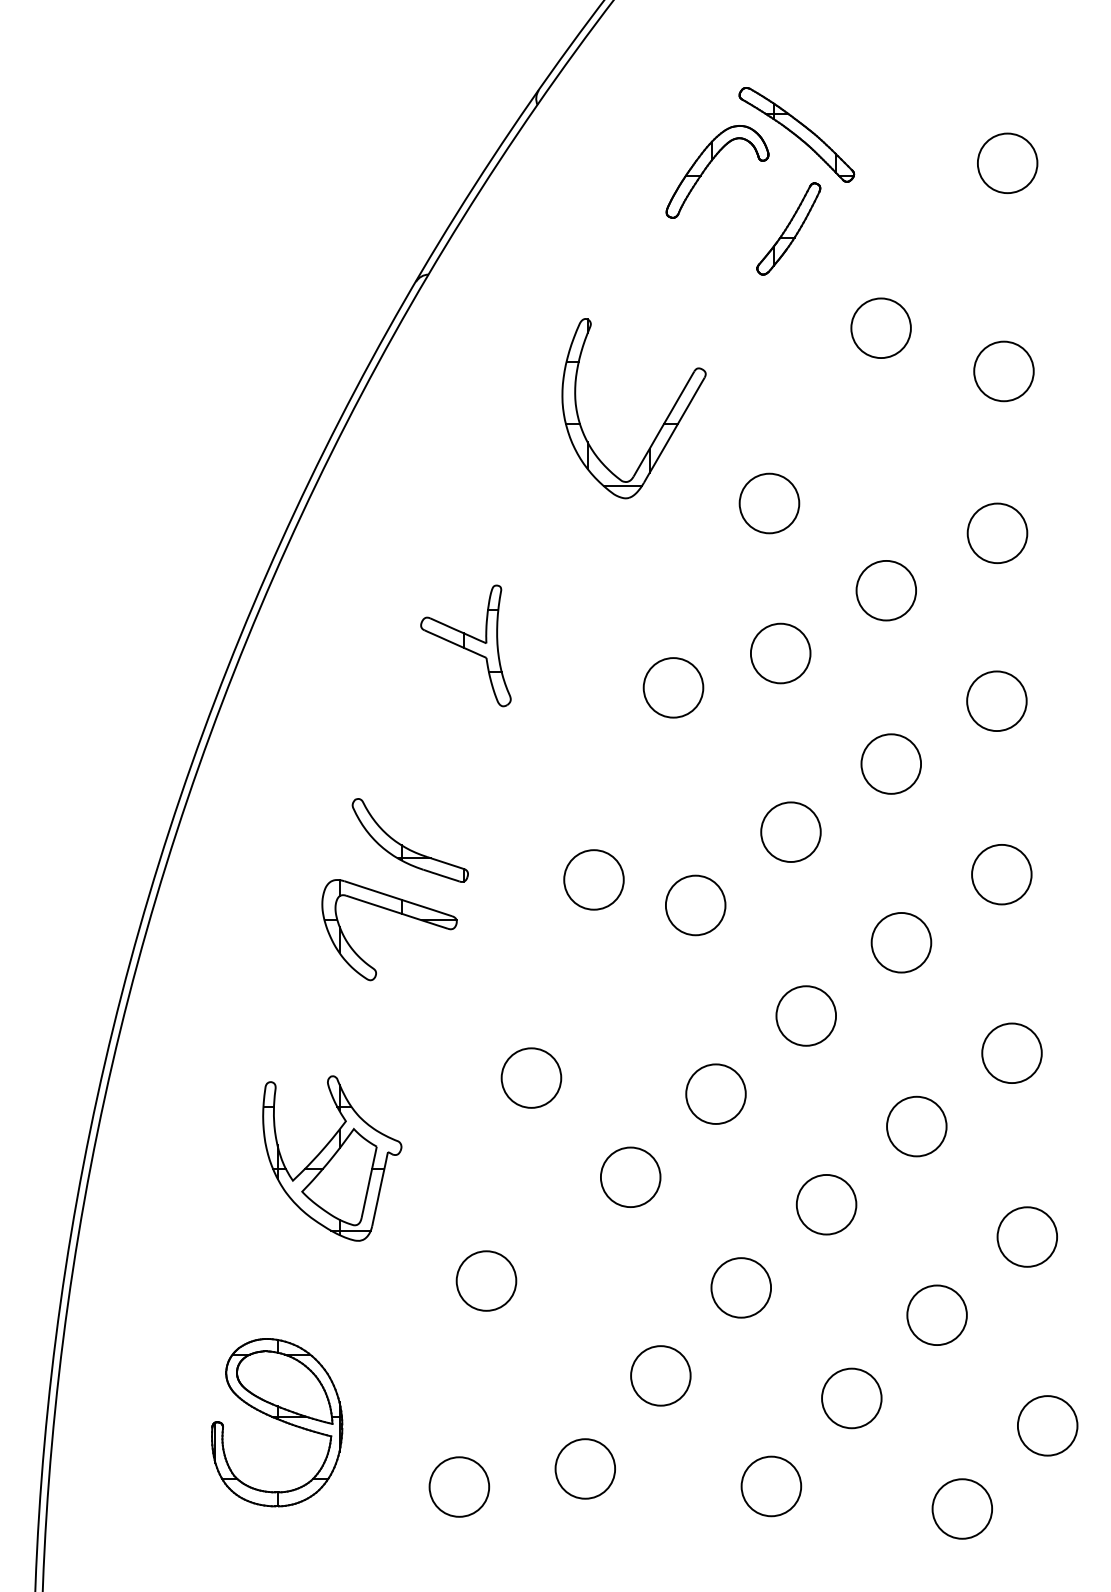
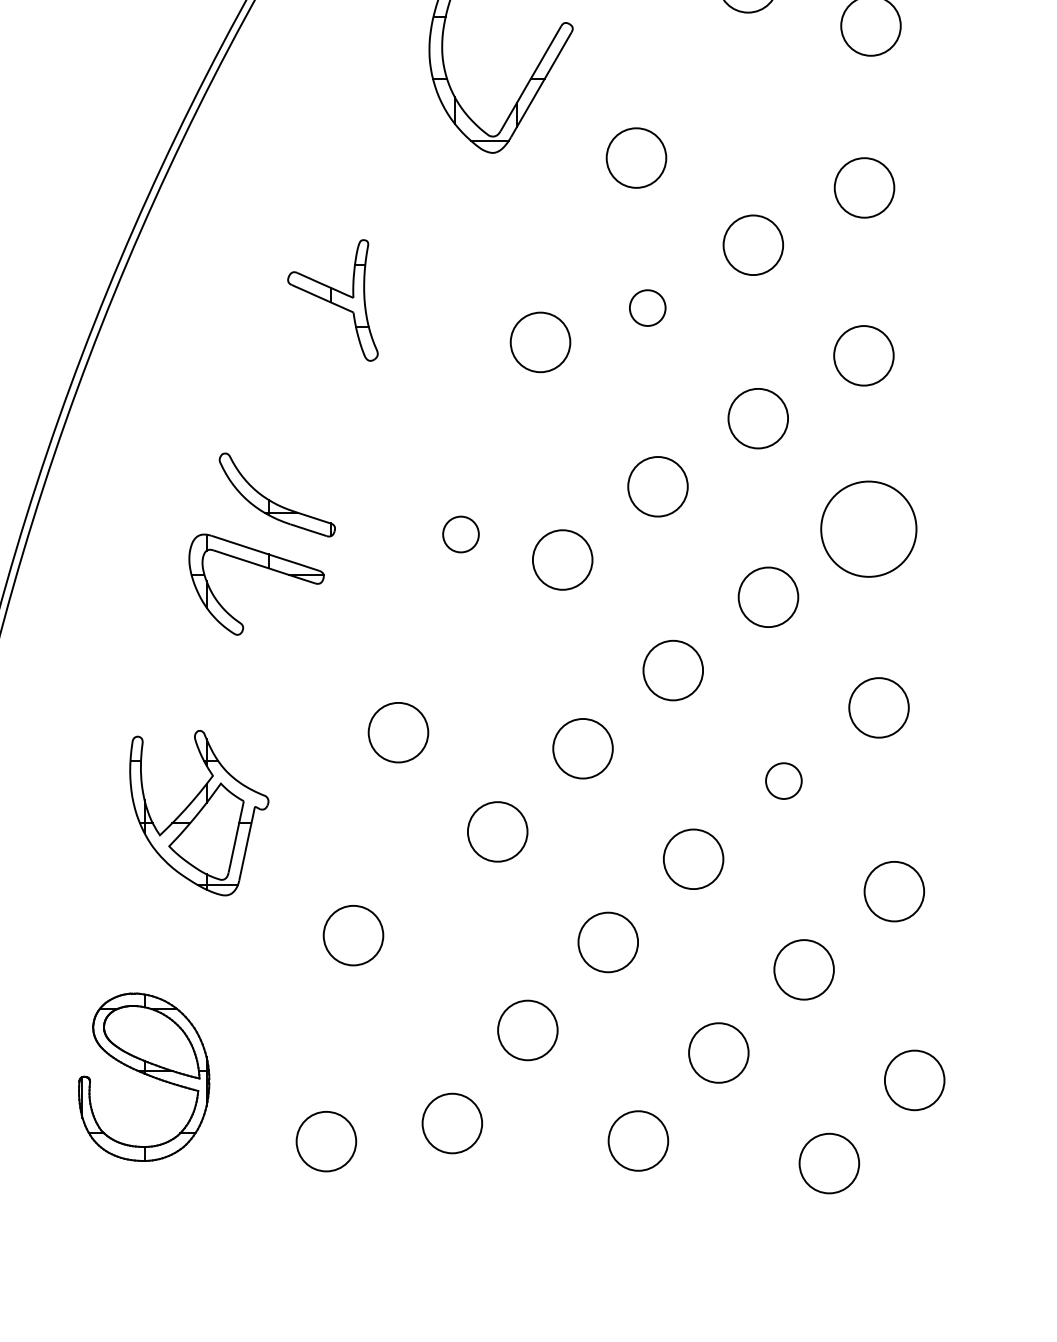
circle: (780, 653) -> (647, 308), size x0.6
circle: (1001, 874) -> (868, 529), size x1.6
circle: (593, 879) -> (460, 534), size x0.6
circle: (916, 1126) -> (783, 781), size x0.6

